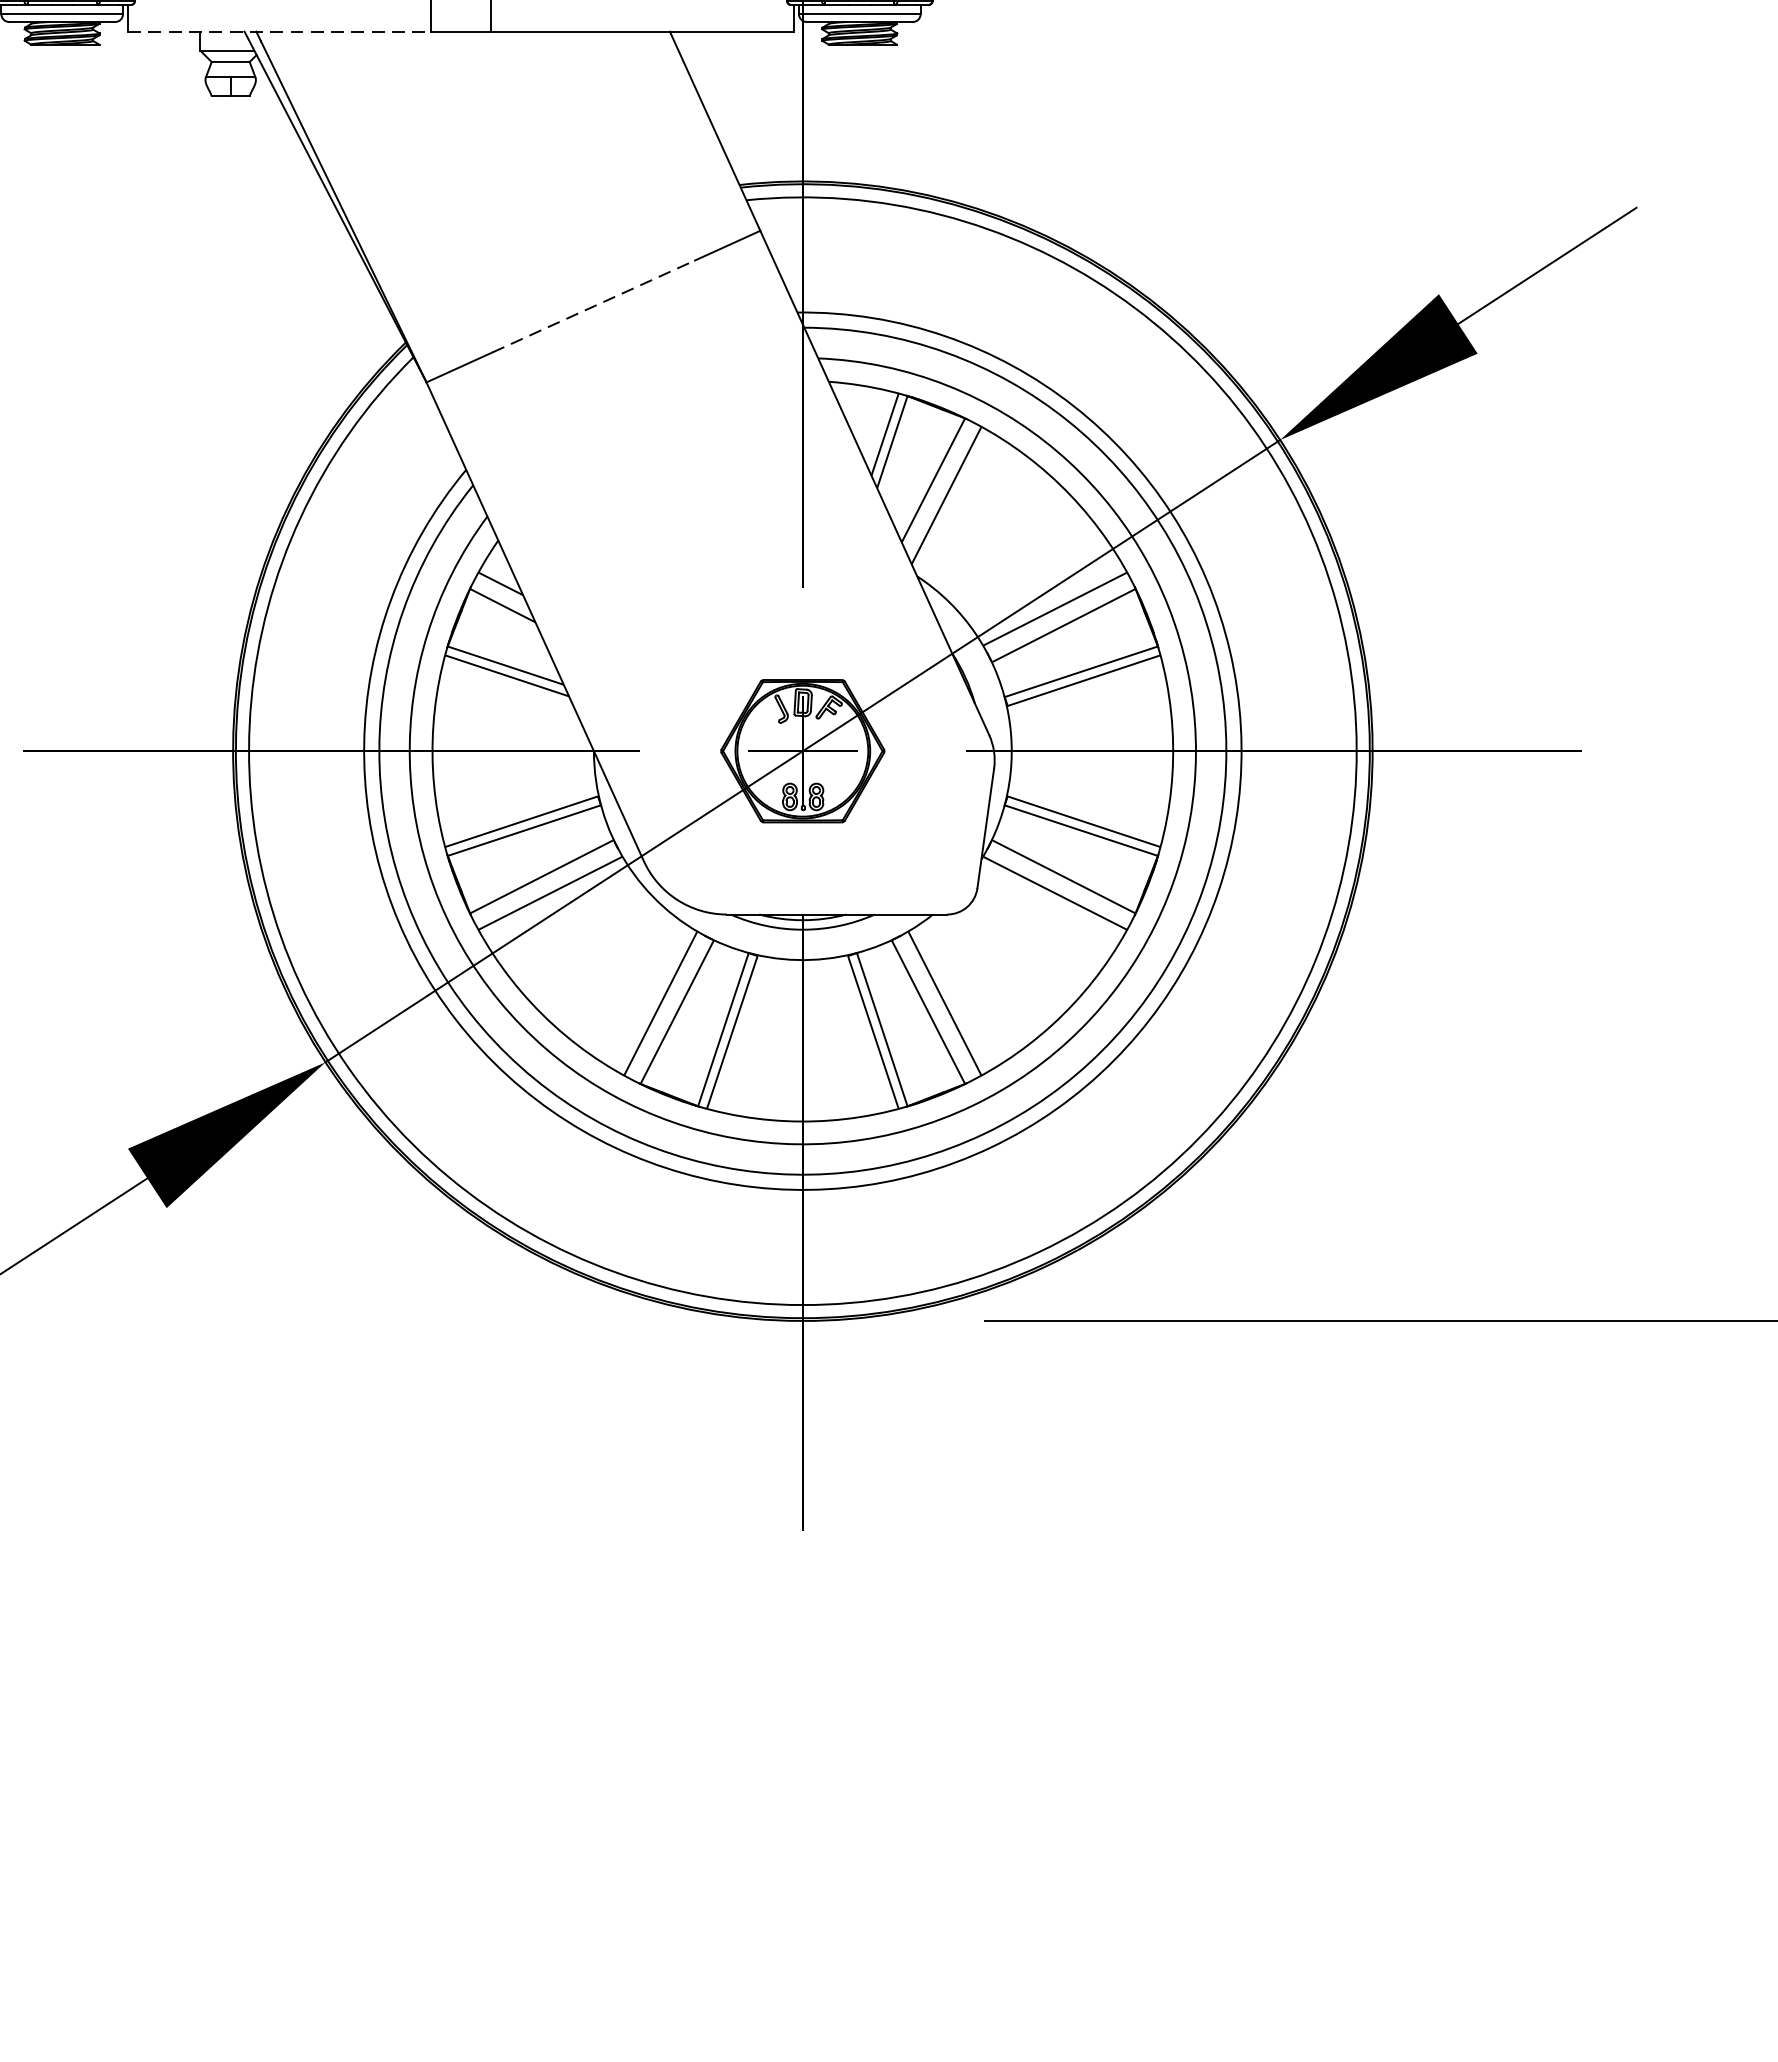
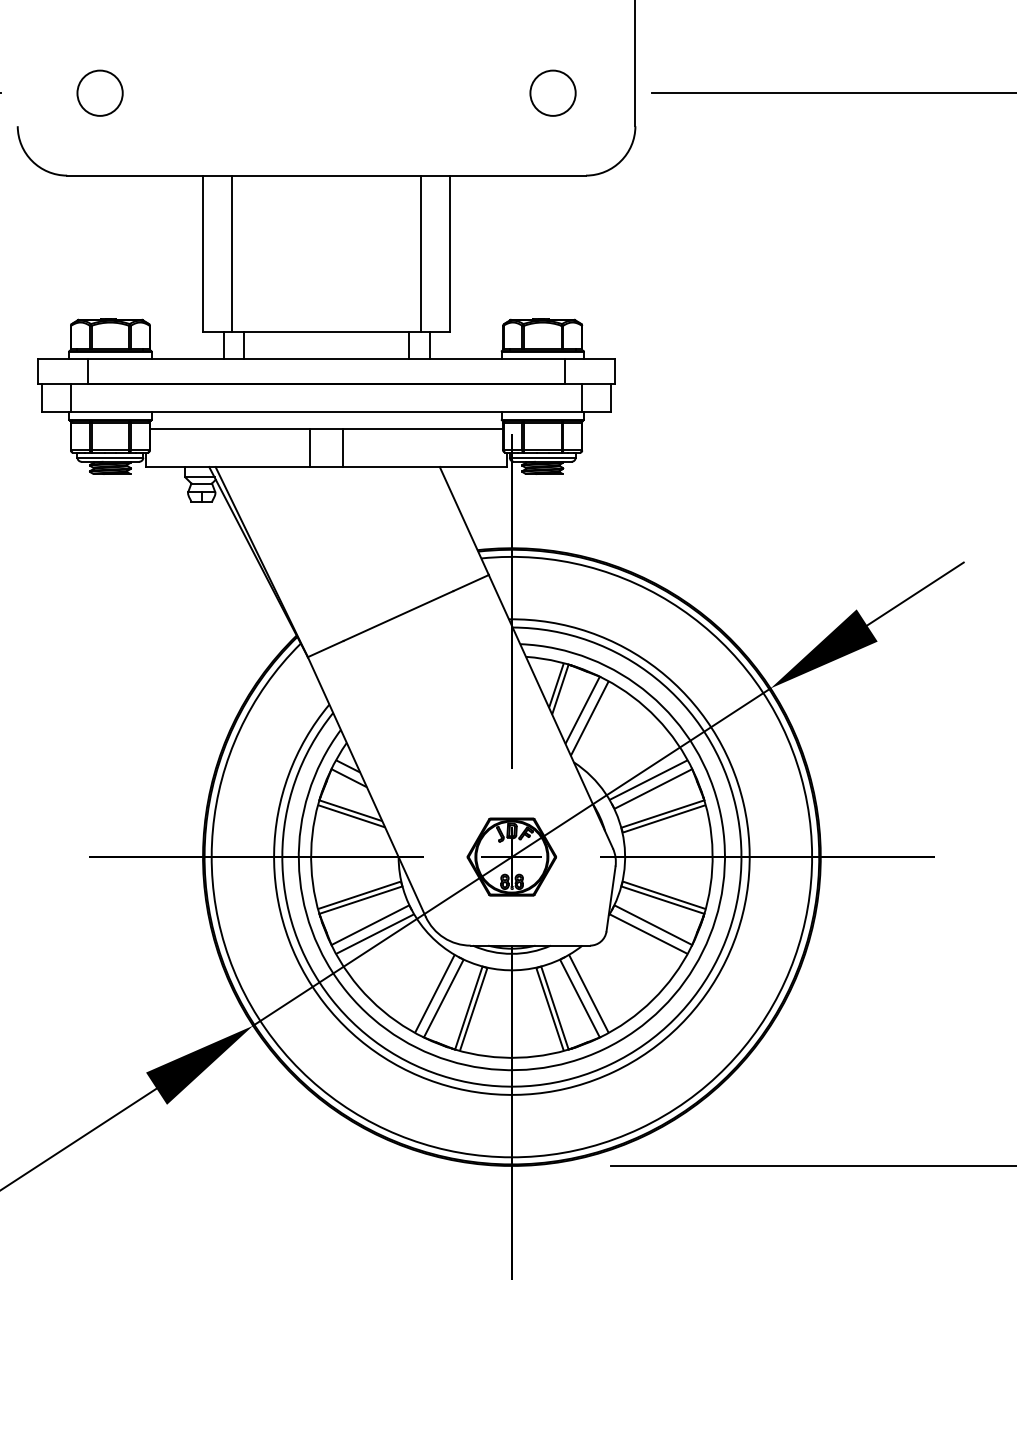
line: (280, 32) -> (228, 467), dashed -> solid
line: (595, 305) -> (399, 615), dashed -> solid

